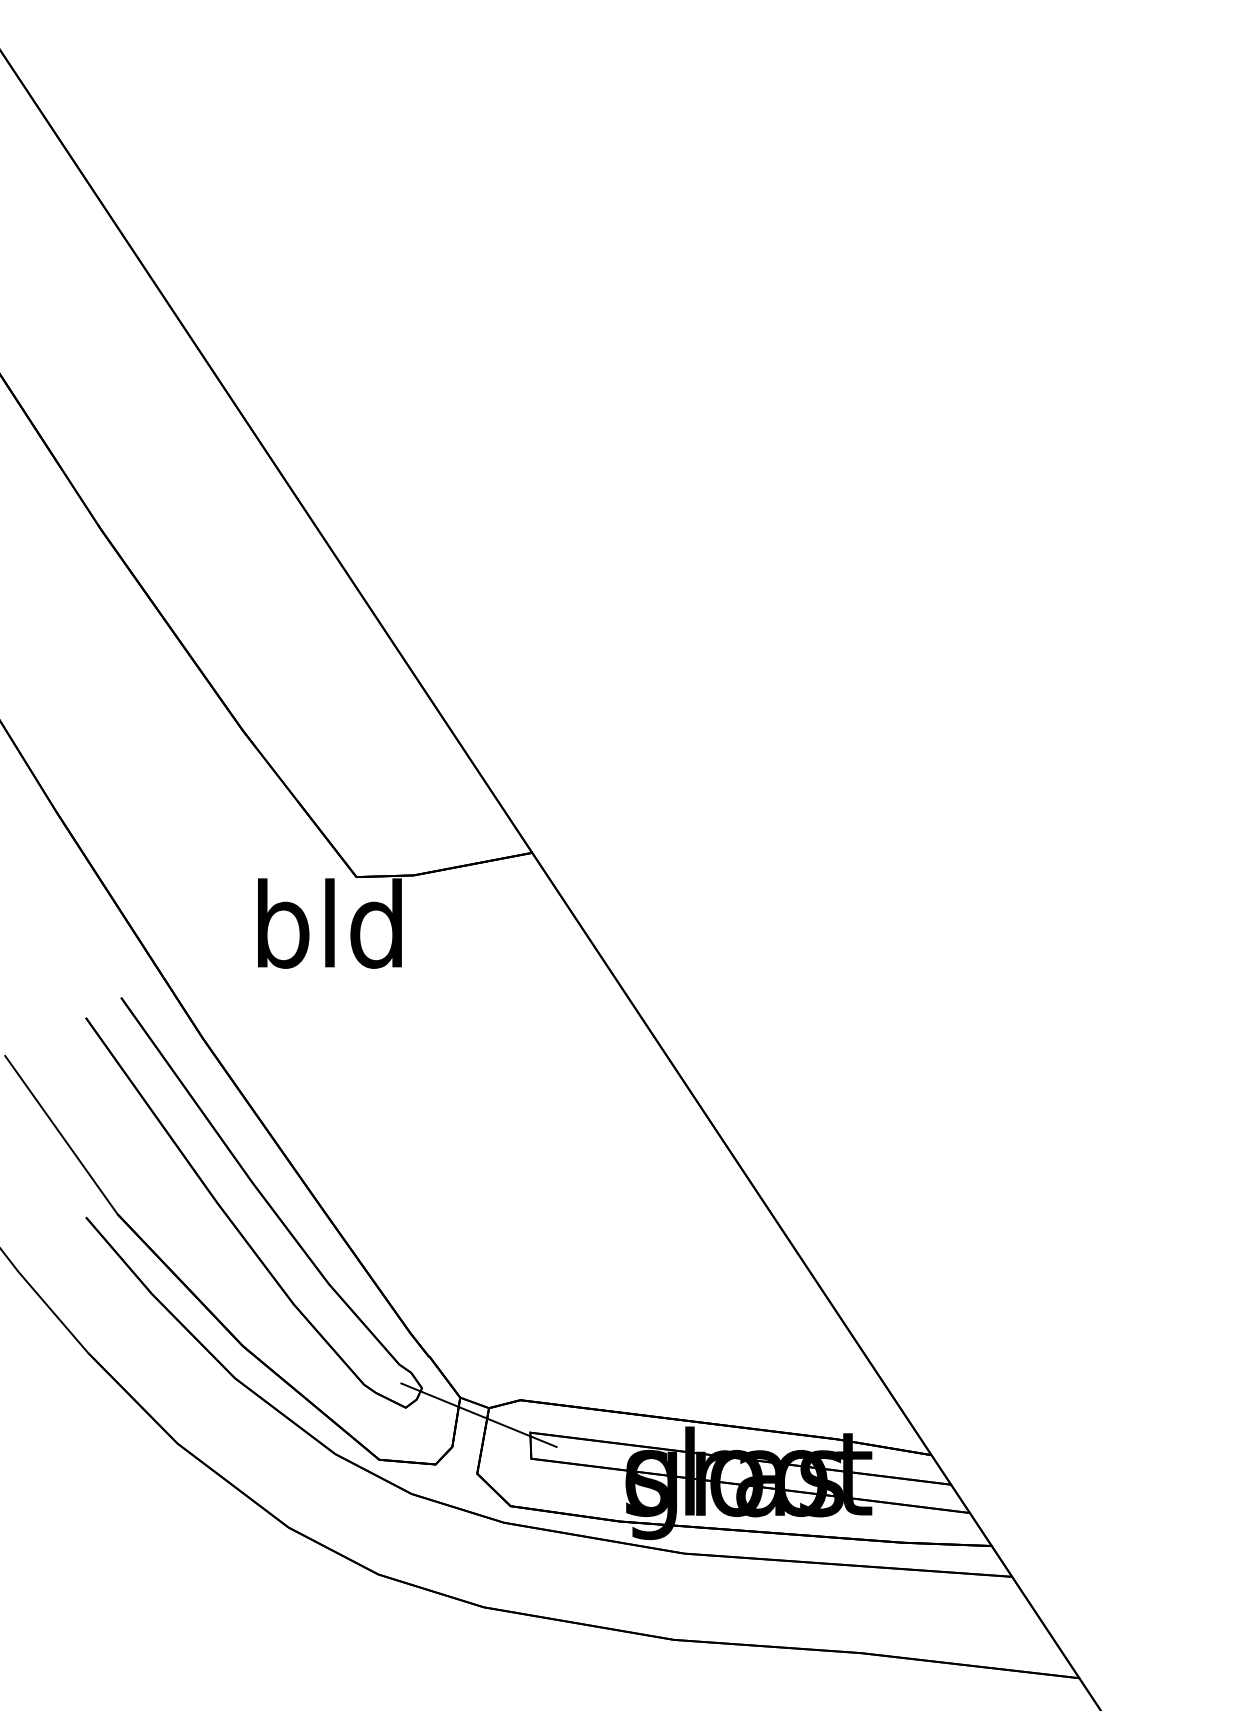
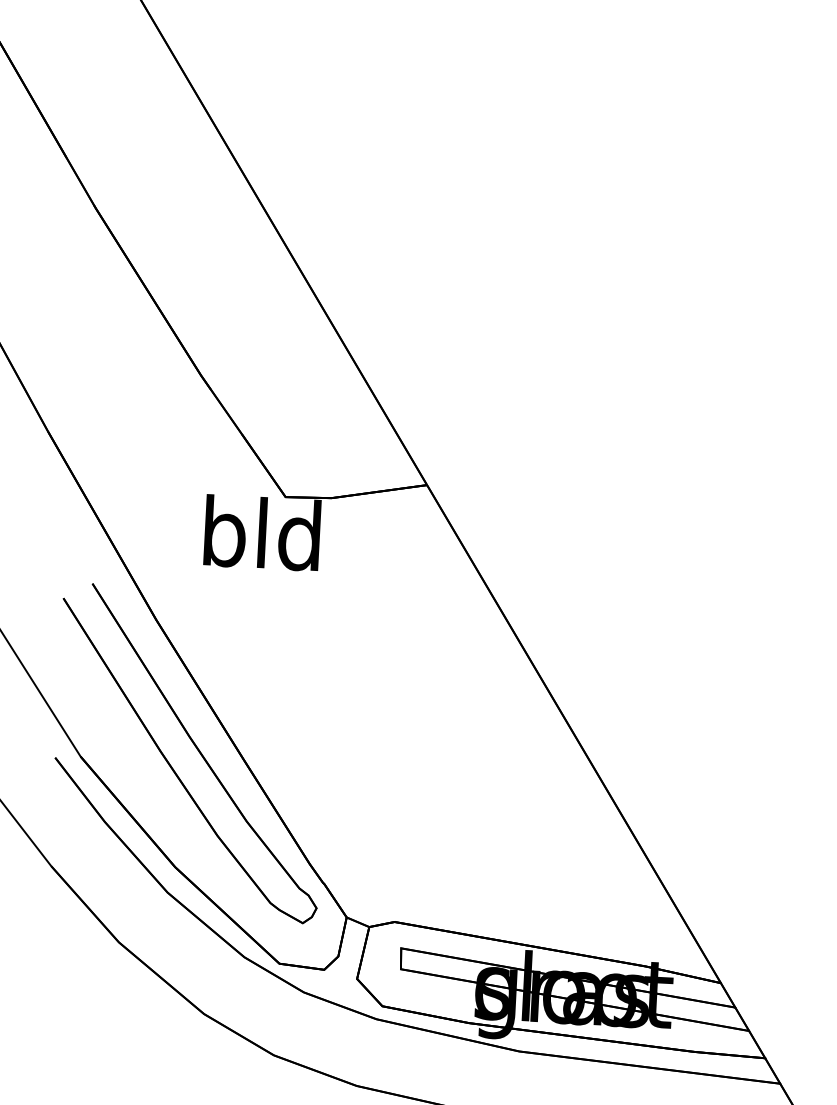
line: (478, 1415) -> (360, 932), removed

